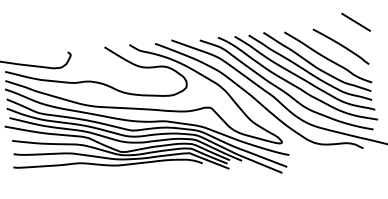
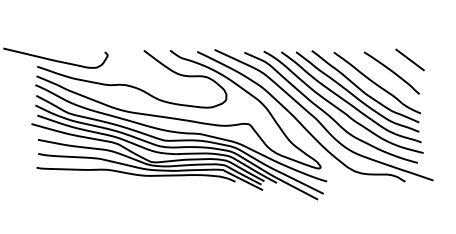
line: (355, 21) -> (409, 59), moved

